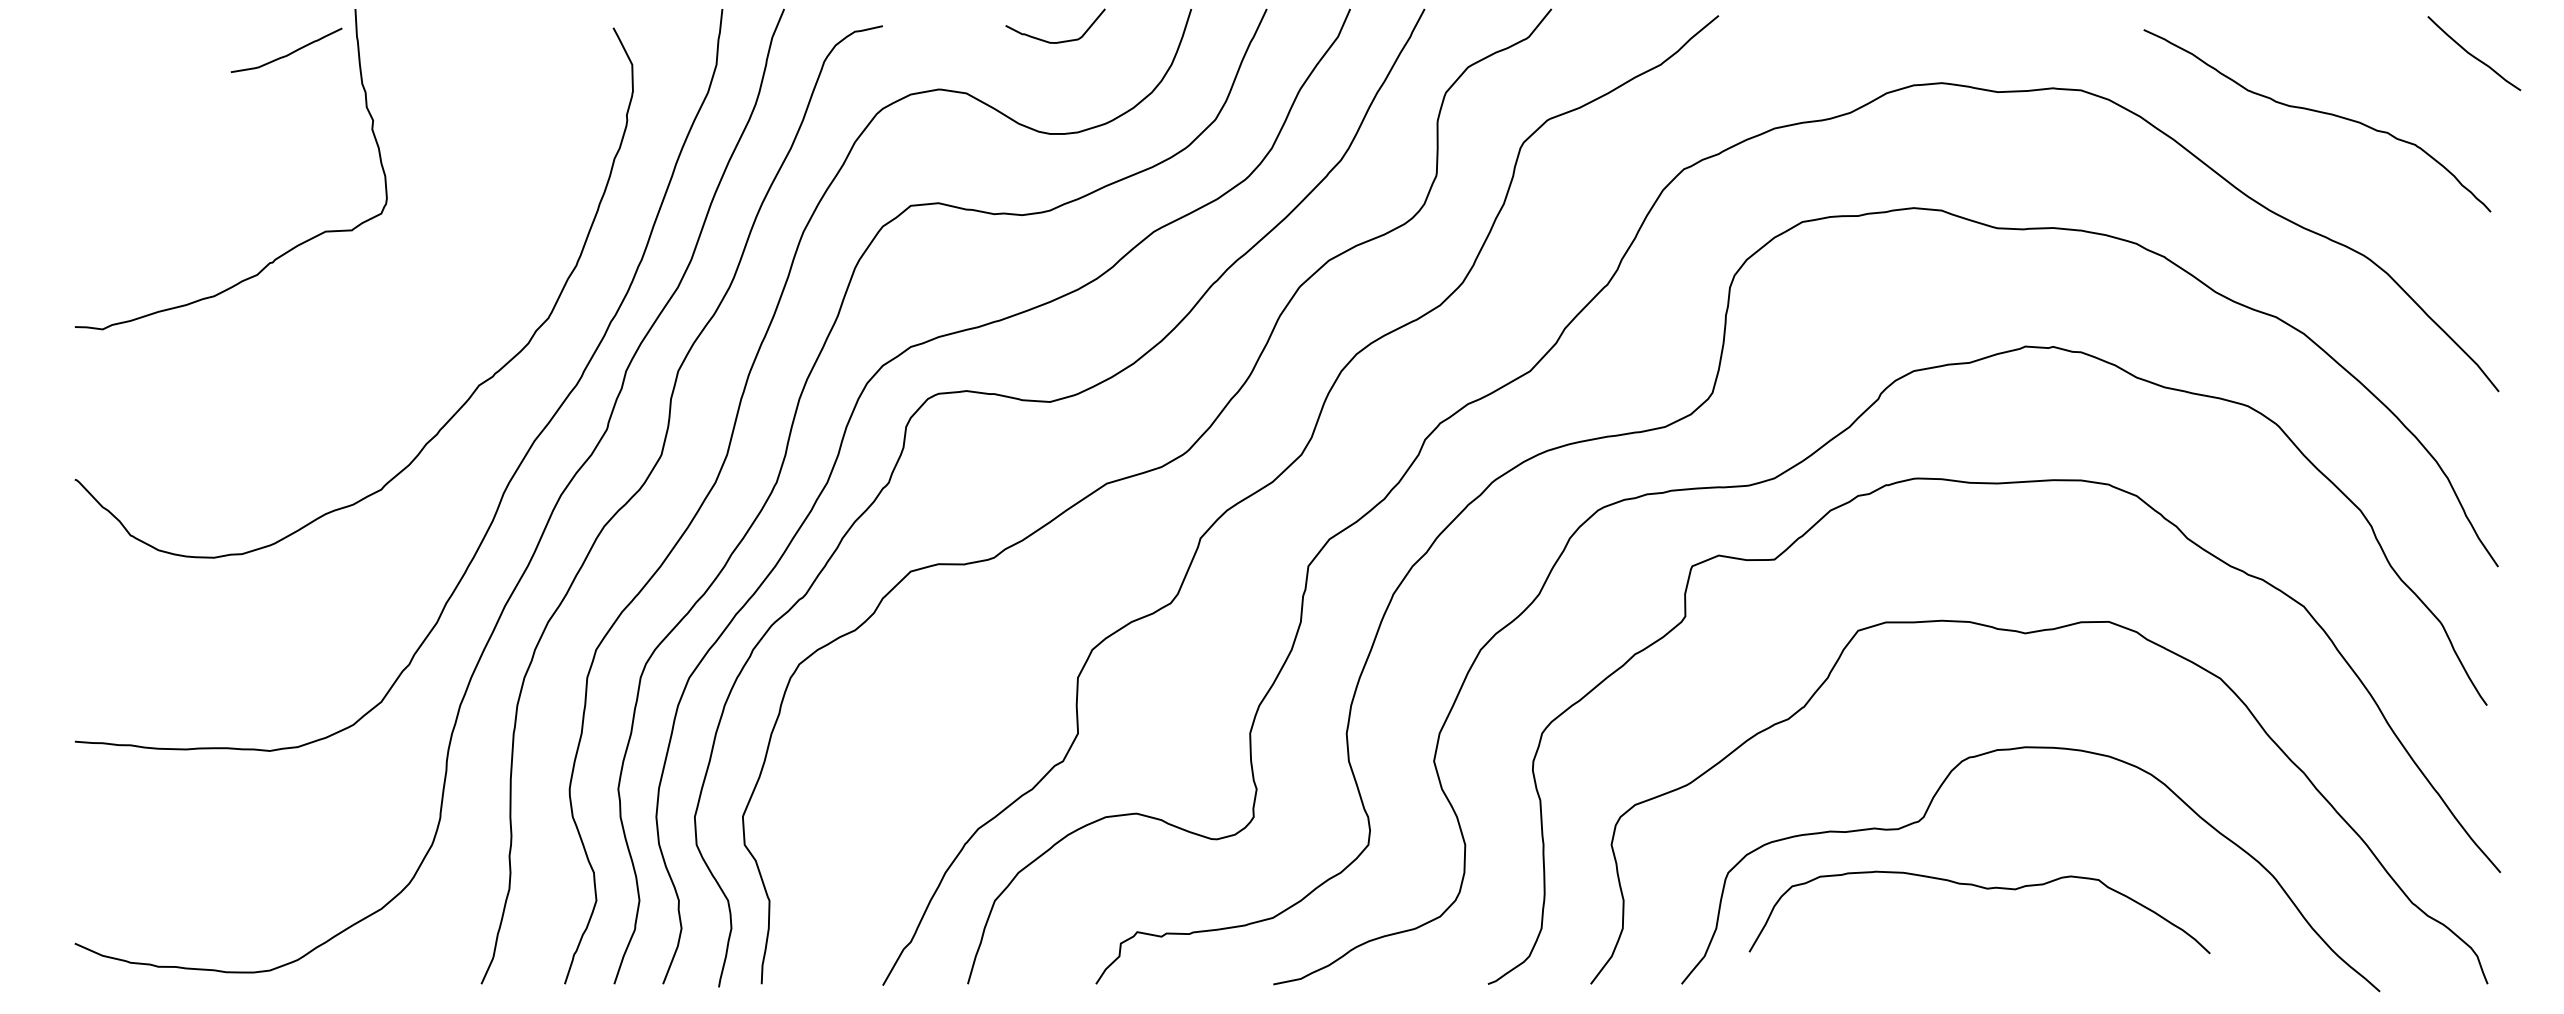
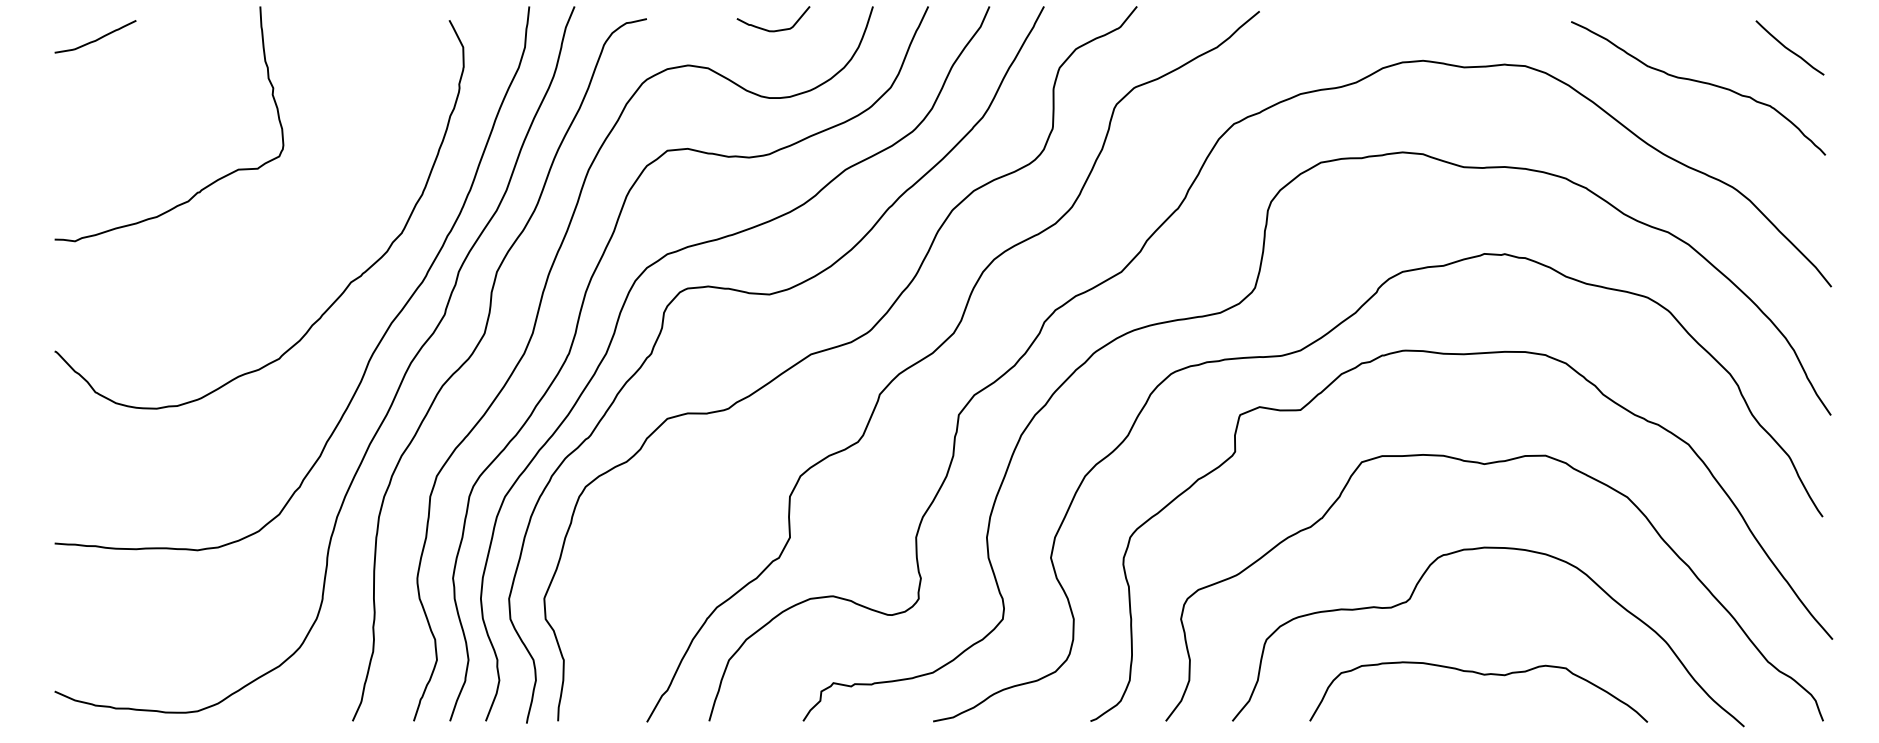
curve: (288, 53) -> (96, 39), moved
curve: (2472, 54) -> (1788, 48), moved
curve: (1985, 889) -> (1483, 675), moved

